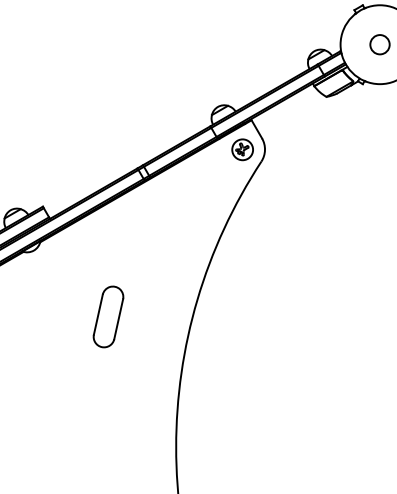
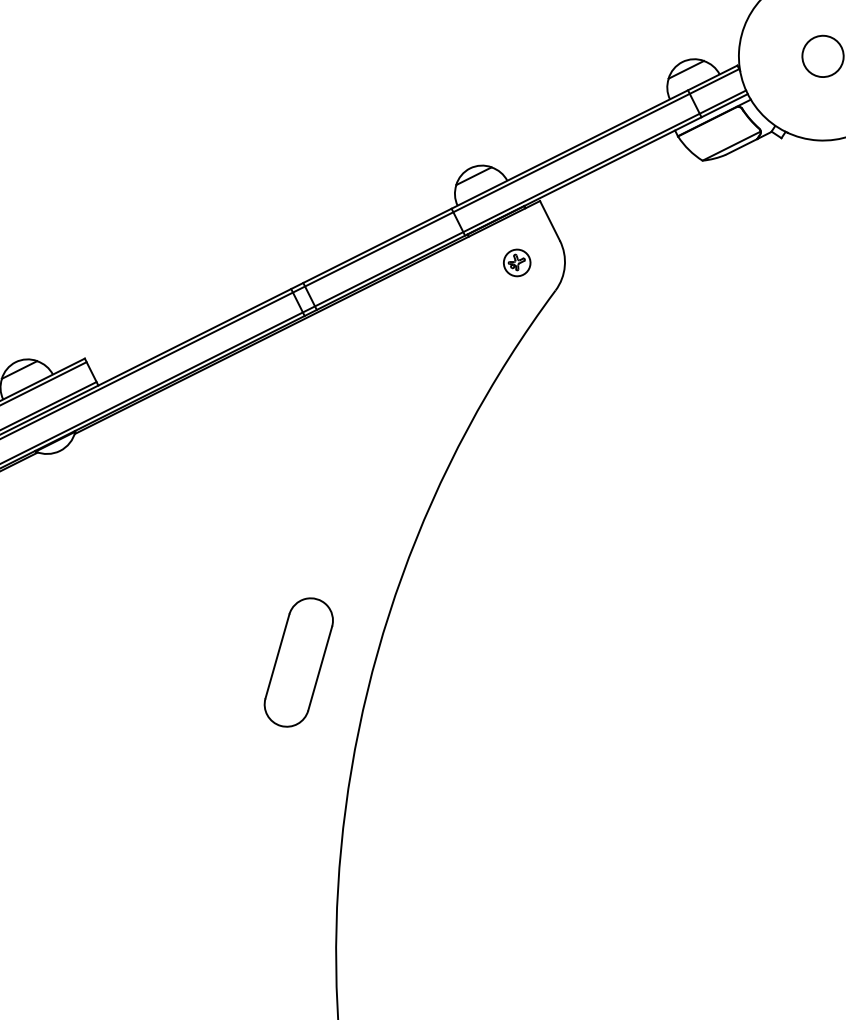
part: (242, 149) -> (516, 262), size x0.6
part: (108, 316) -> (298, 661), moved

